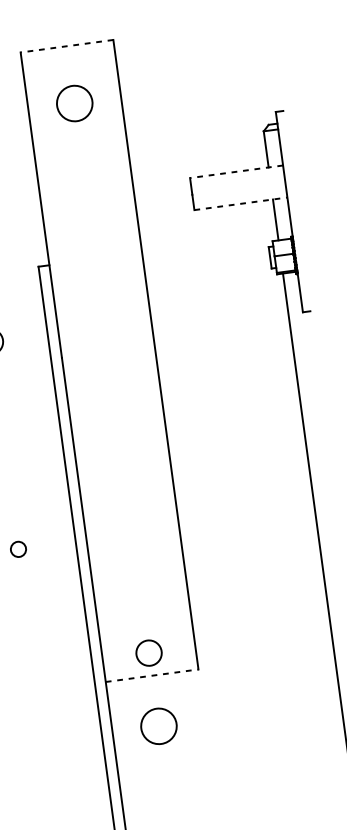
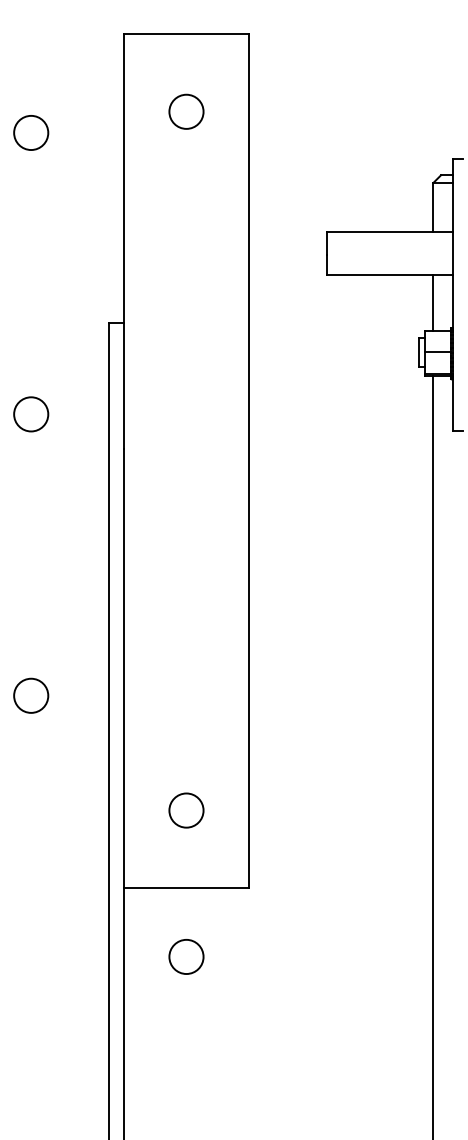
line: (67, 46) -> (186, 34), dashed -> solid
circle: (74, 103) -> (186, 111), size x0.71
line: (236, 172) -> (389, 232), dashed -> solid
line: (241, 203) -> (390, 275), dashed -> solid
circle: (18, 549) -> (31, 695), size x1.67
circle: (149, 653) -> (186, 810), moved
line: (152, 675) -> (186, 888), dashed -> solid
circle: (158, 726) -> (186, 956), size x0.71

